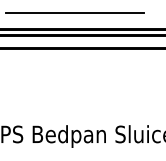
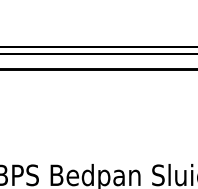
line: (75, 13) -> (103, 26), removed

